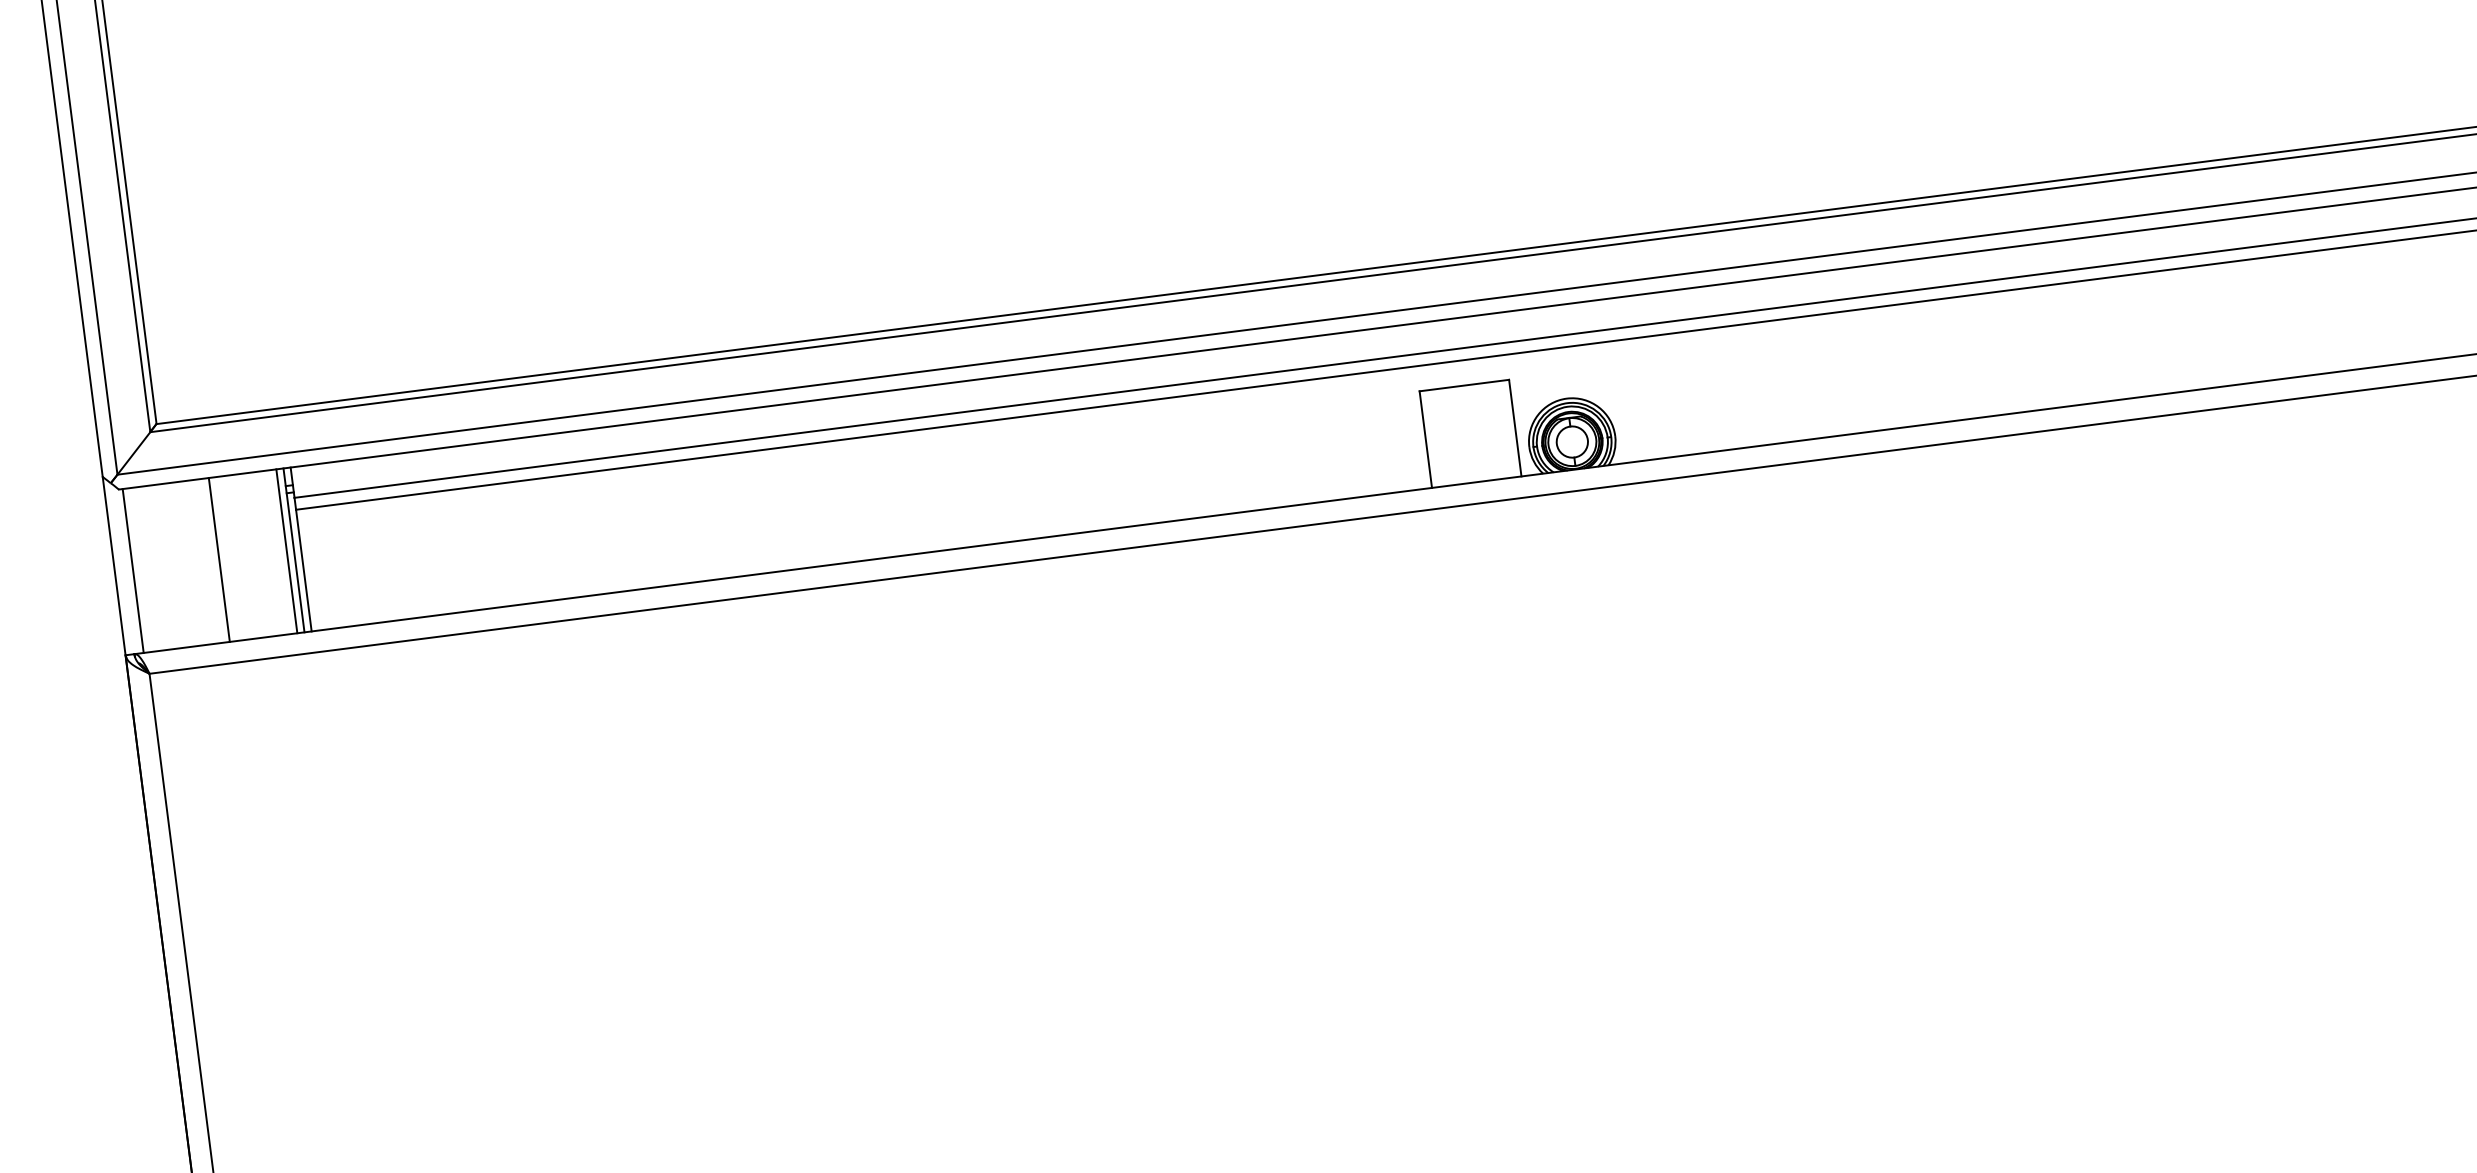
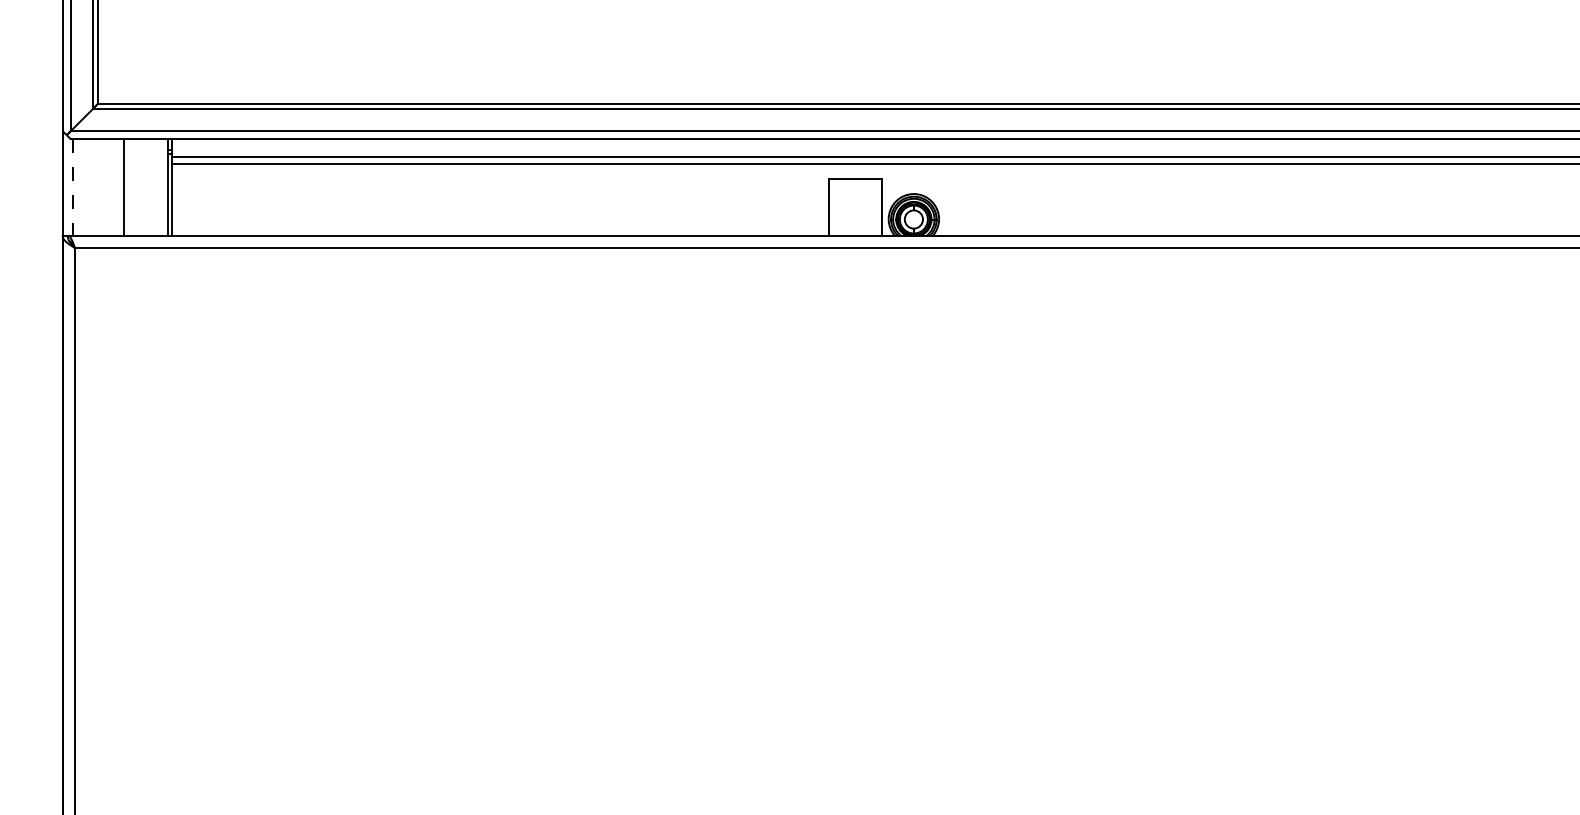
line: (287, 551) -> (163, 187), removed
line: (133, 572) -> (73, 188), solid -> dashed

